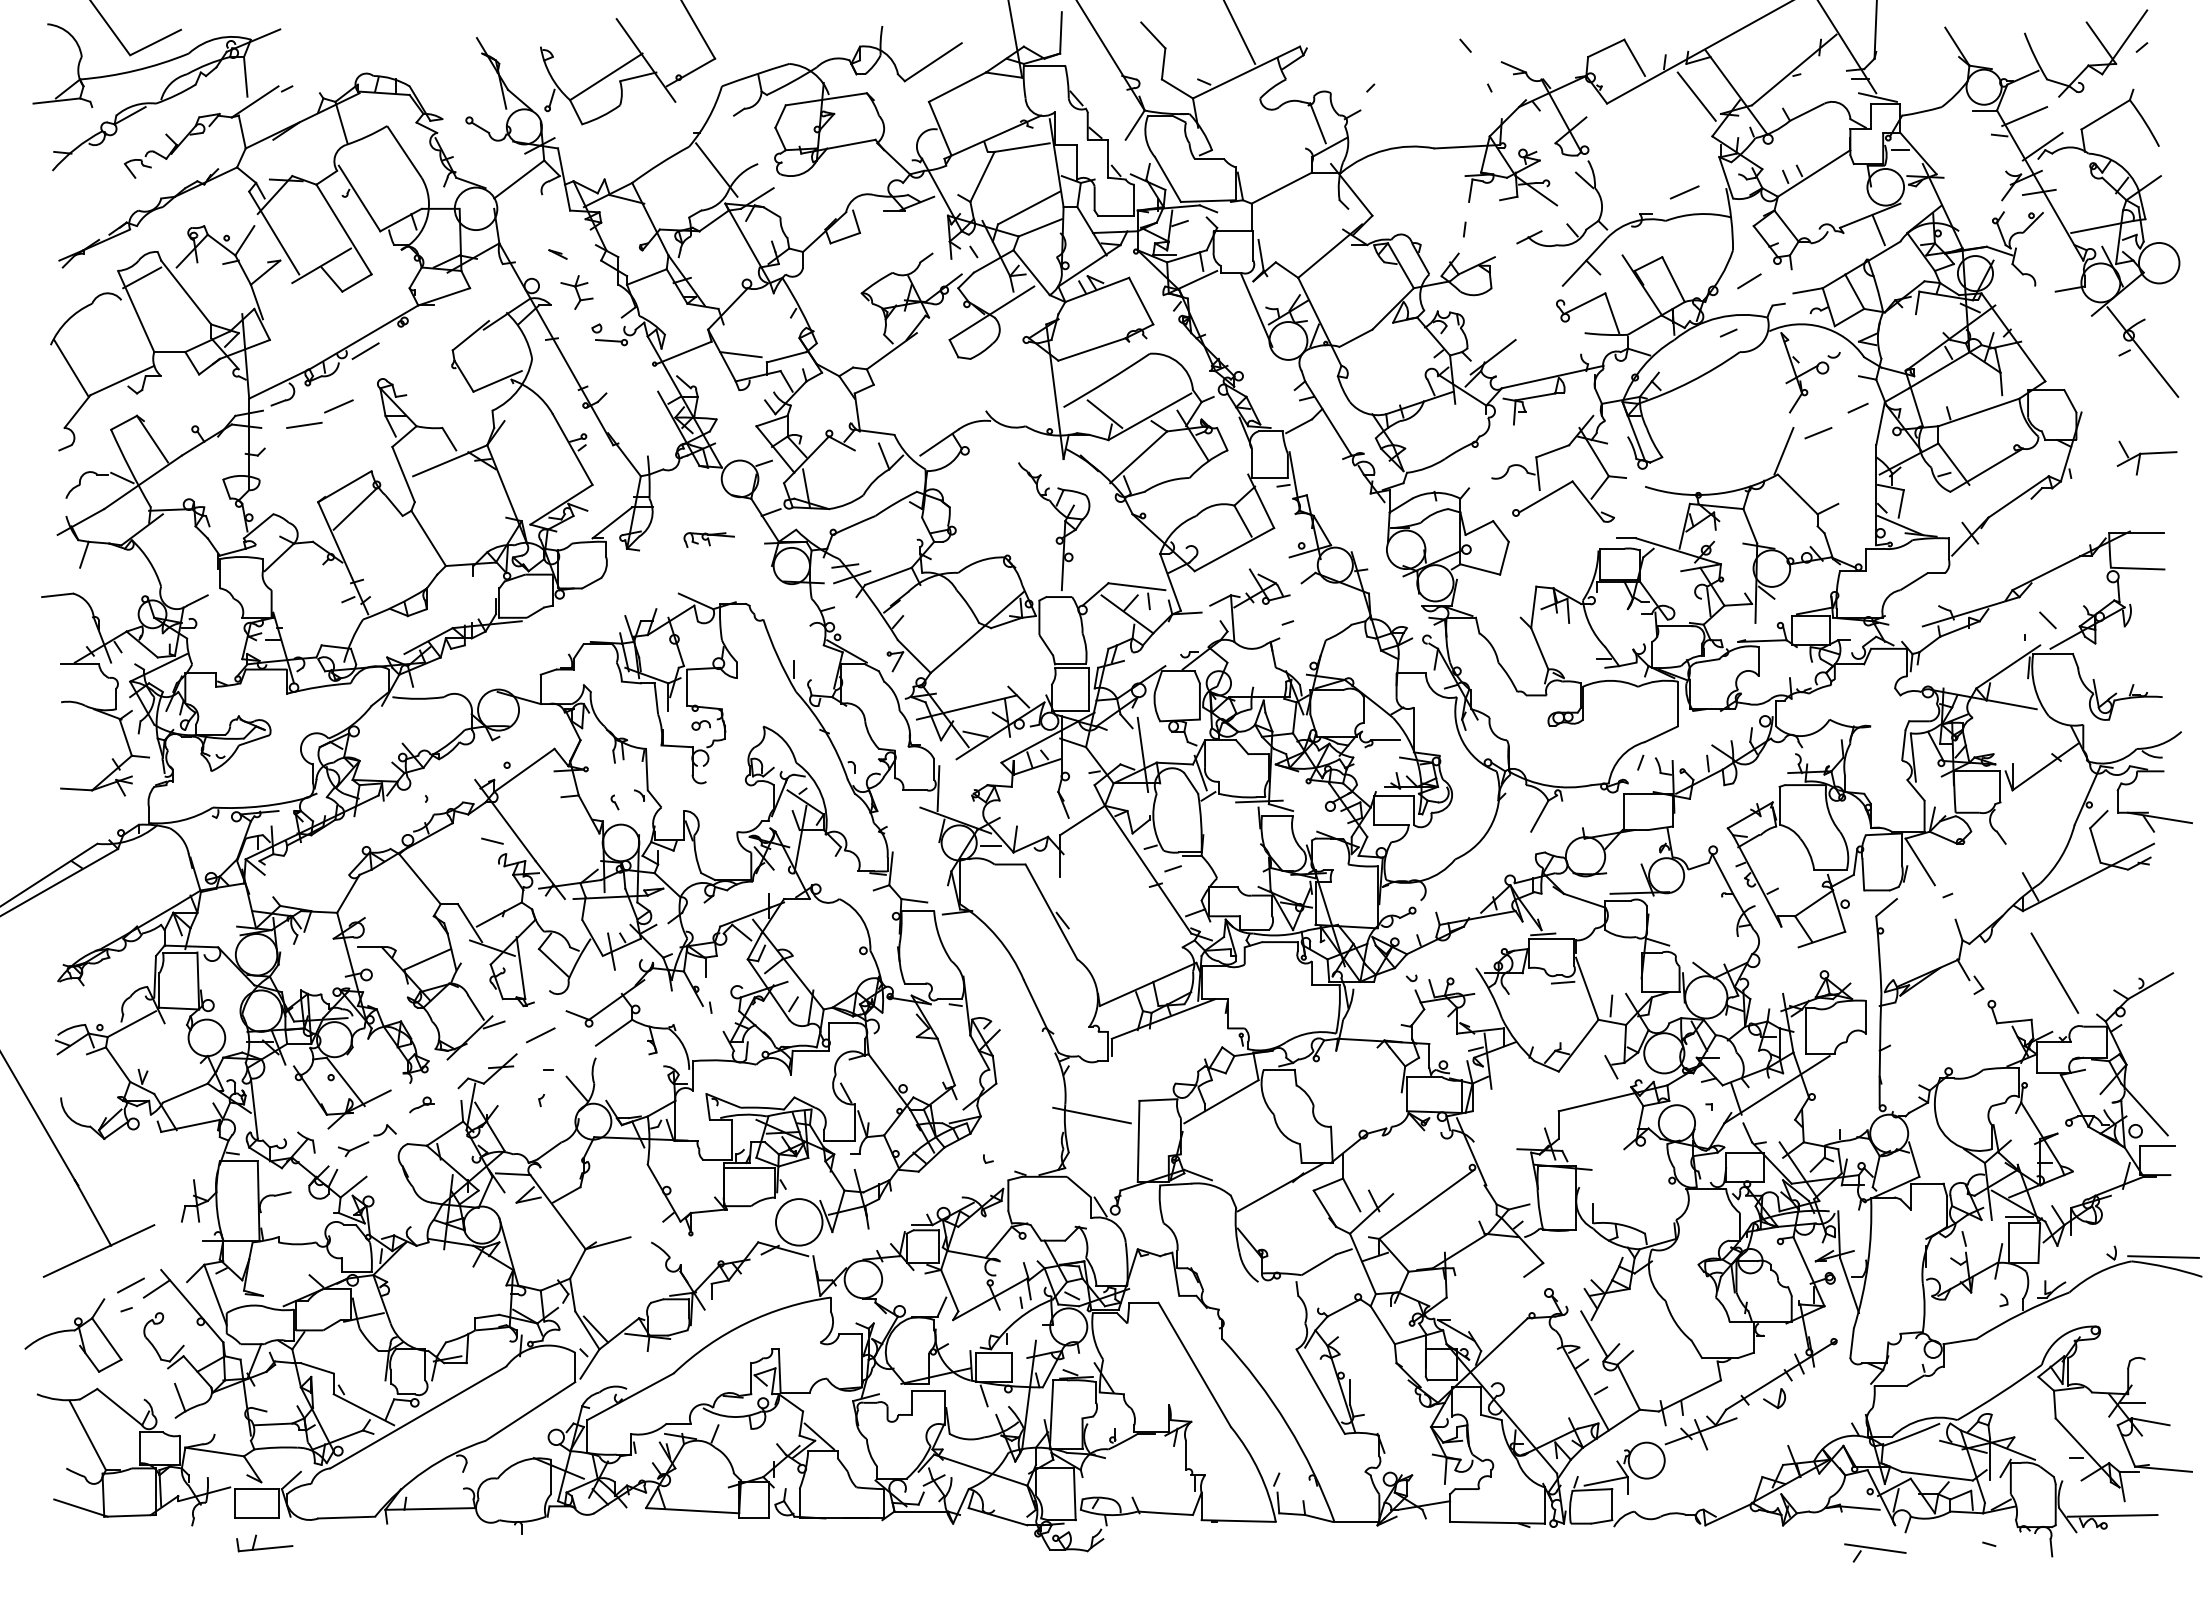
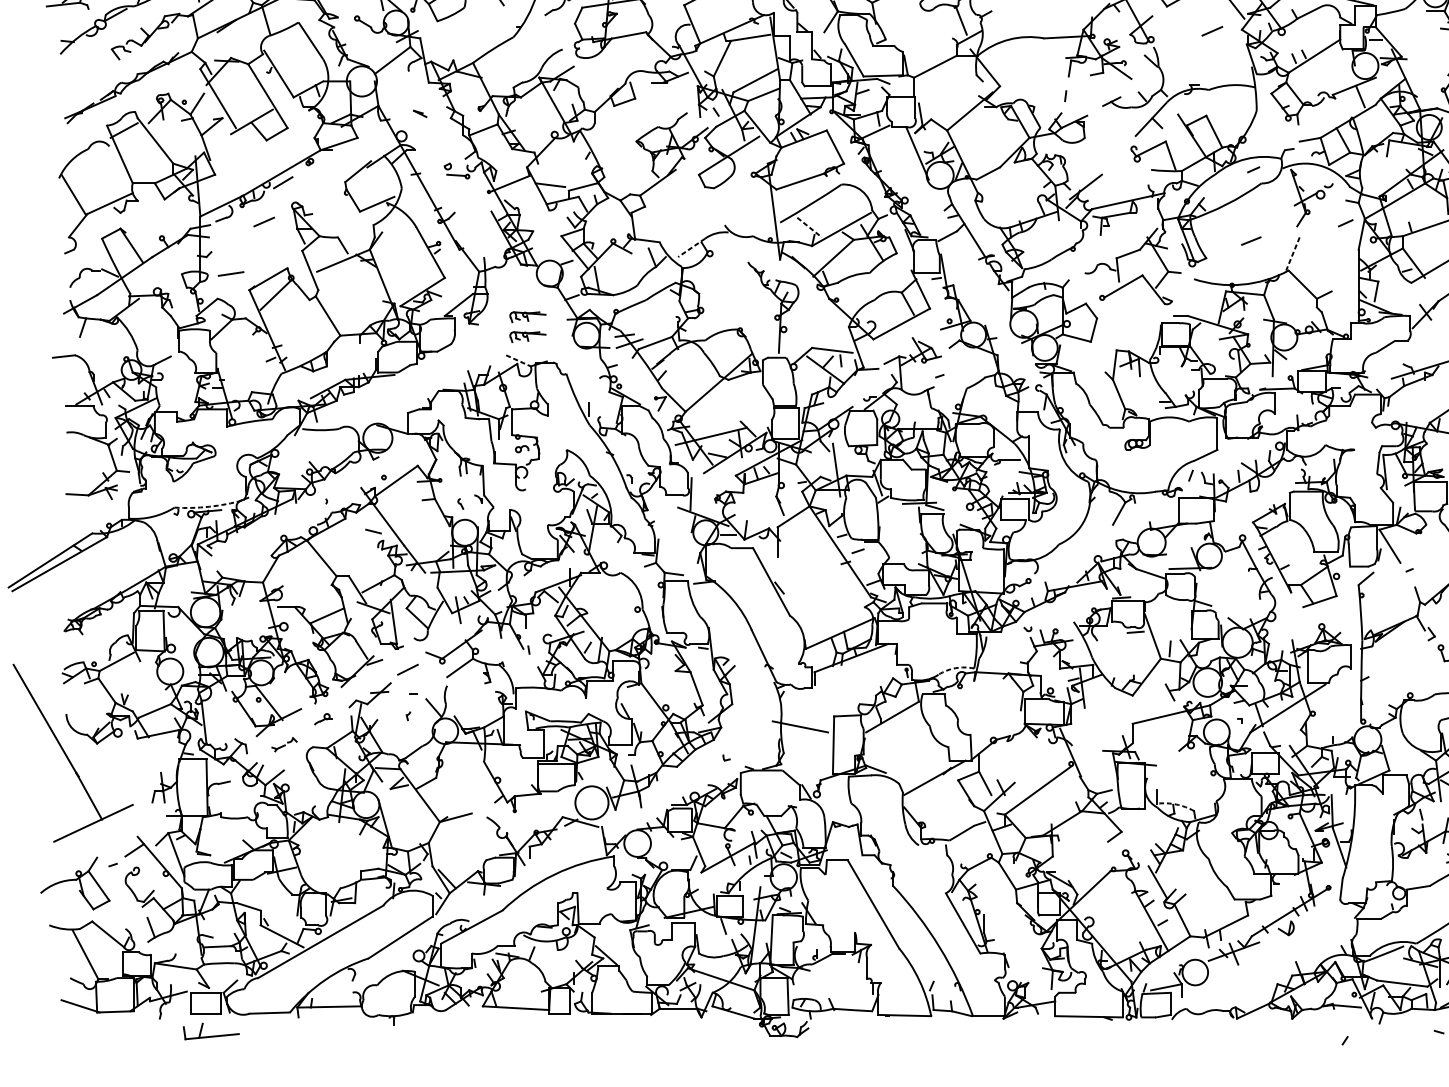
line: (716, 169) -> (533, 53), removed
line: (1684, 192) -> (1212, 31), moved
line: (1749, 281) -> (1268, 133), removed
part: (576, 292) -> (433, 140), removed
line: (1105, 414) -> (809, 227), solid -> dashed
line: (304, 424) -> (231, 273), moved
line: (1818, 433) -> (1251, 241), moved
line: (939, 442) -> (691, 247), solid -> dashed
line: (1783, 451) -> (1292, 254), solid -> dashed
part: (708, 567) -> (527, 336), added
line: (696, 601) -> (518, 360), solid -> dashed
arc: (261, 806) -> (209, 506), solid -> dashed
arc: (1310, 1033) -> (955, 668), solid -> dashed
part: (367, 1140) -> (284, 744), size x0.6
arc: (1619, 1224) -> (1175, 804), solid -> dashed
line: (130, 1285) -> (115, 847), removed
part: (264, 1543) -> (211, 1031), size x1.4
line: (1875, 1548) -> (1358, 1035), removed

